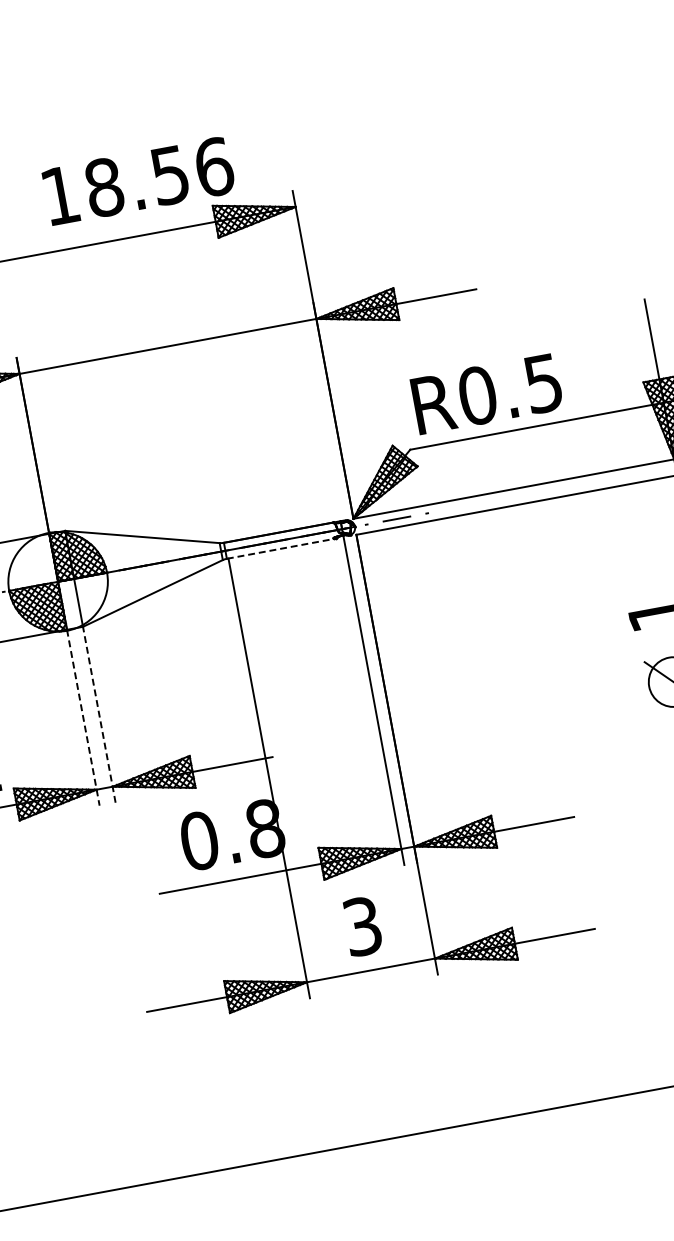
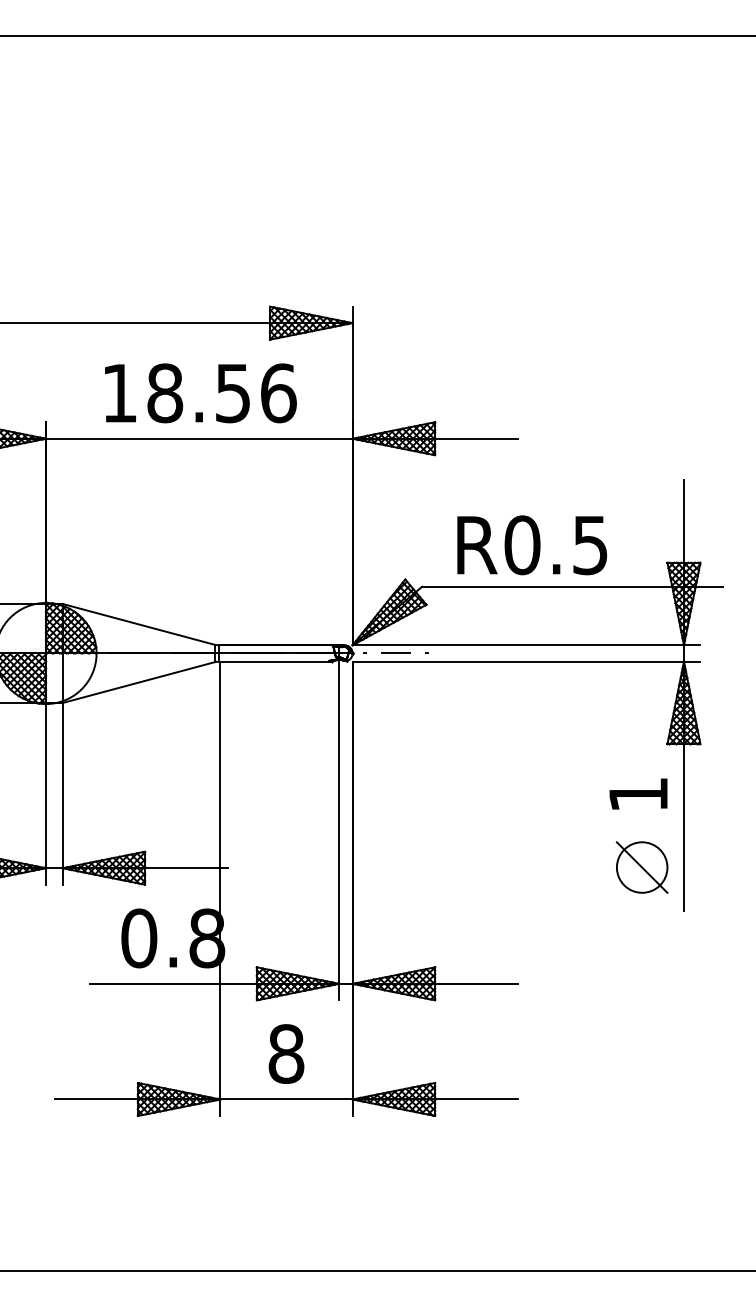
text: (138, 181) -> (200, 393), moved
text: (487, 394) -> (532, 545), moved
line: (281, 548) -> (275, 661), dashed -> solid
line: (99, 714) -> (62, 793), dashed -> solid
line: (83, 717) -> (46, 793), dashed -> solid
text: (362, 925) -> (286, 1053), 3 -> 8

